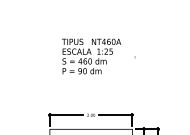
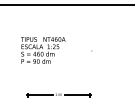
text: (91, 56) -> (43, 50), moved

